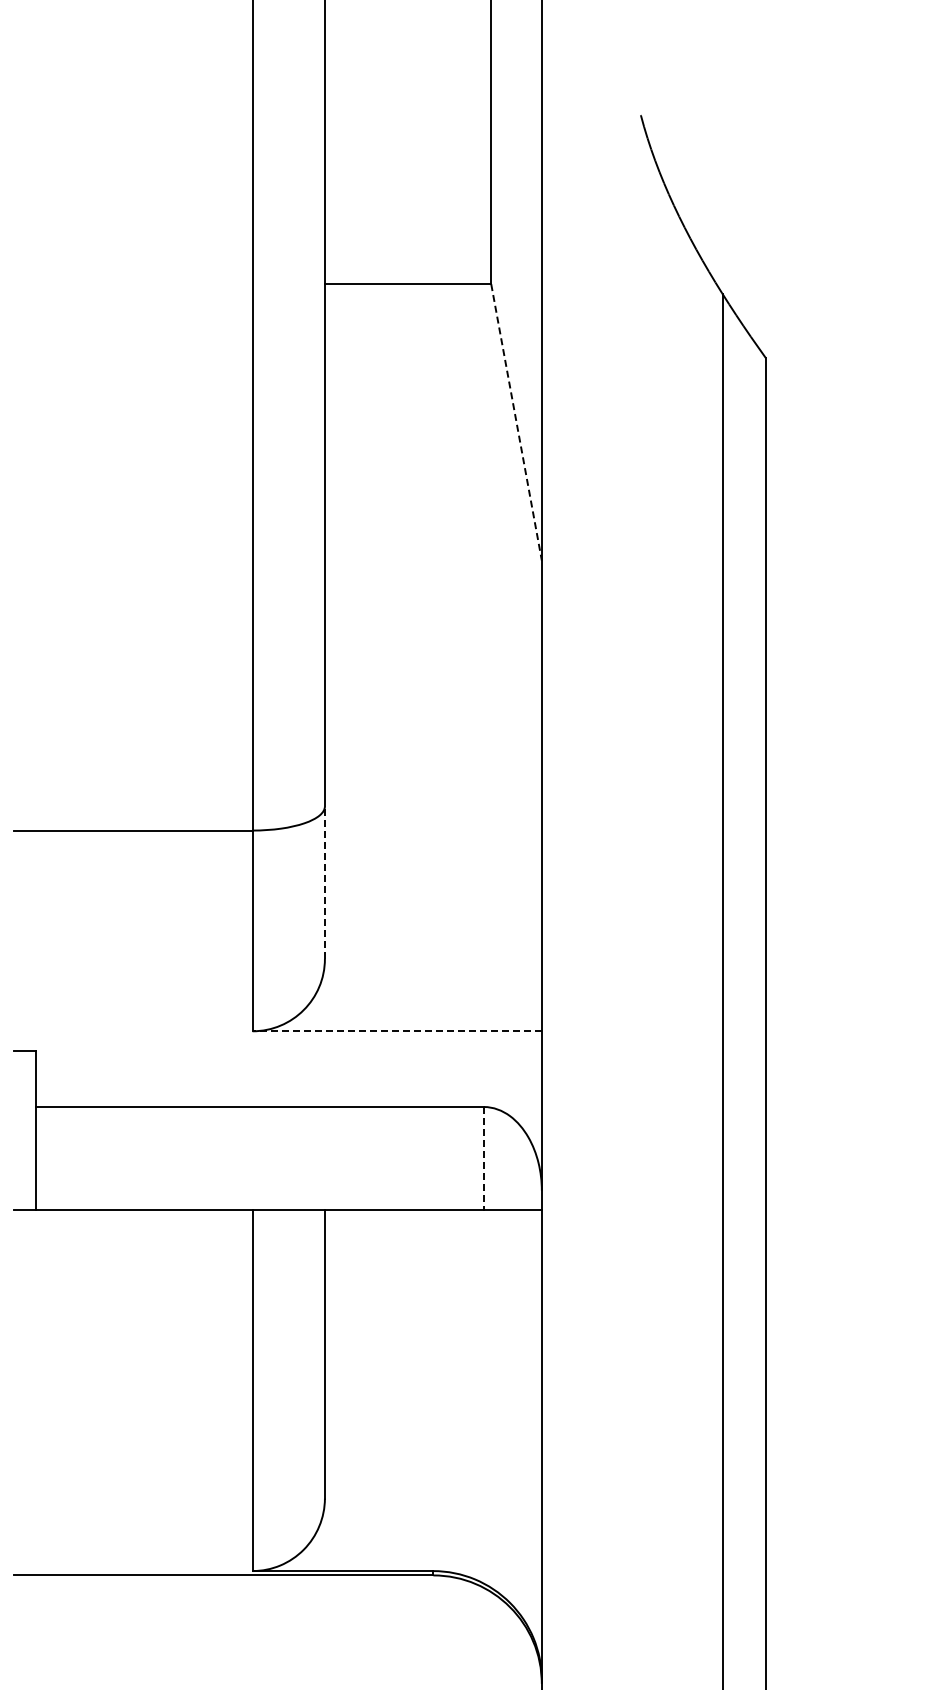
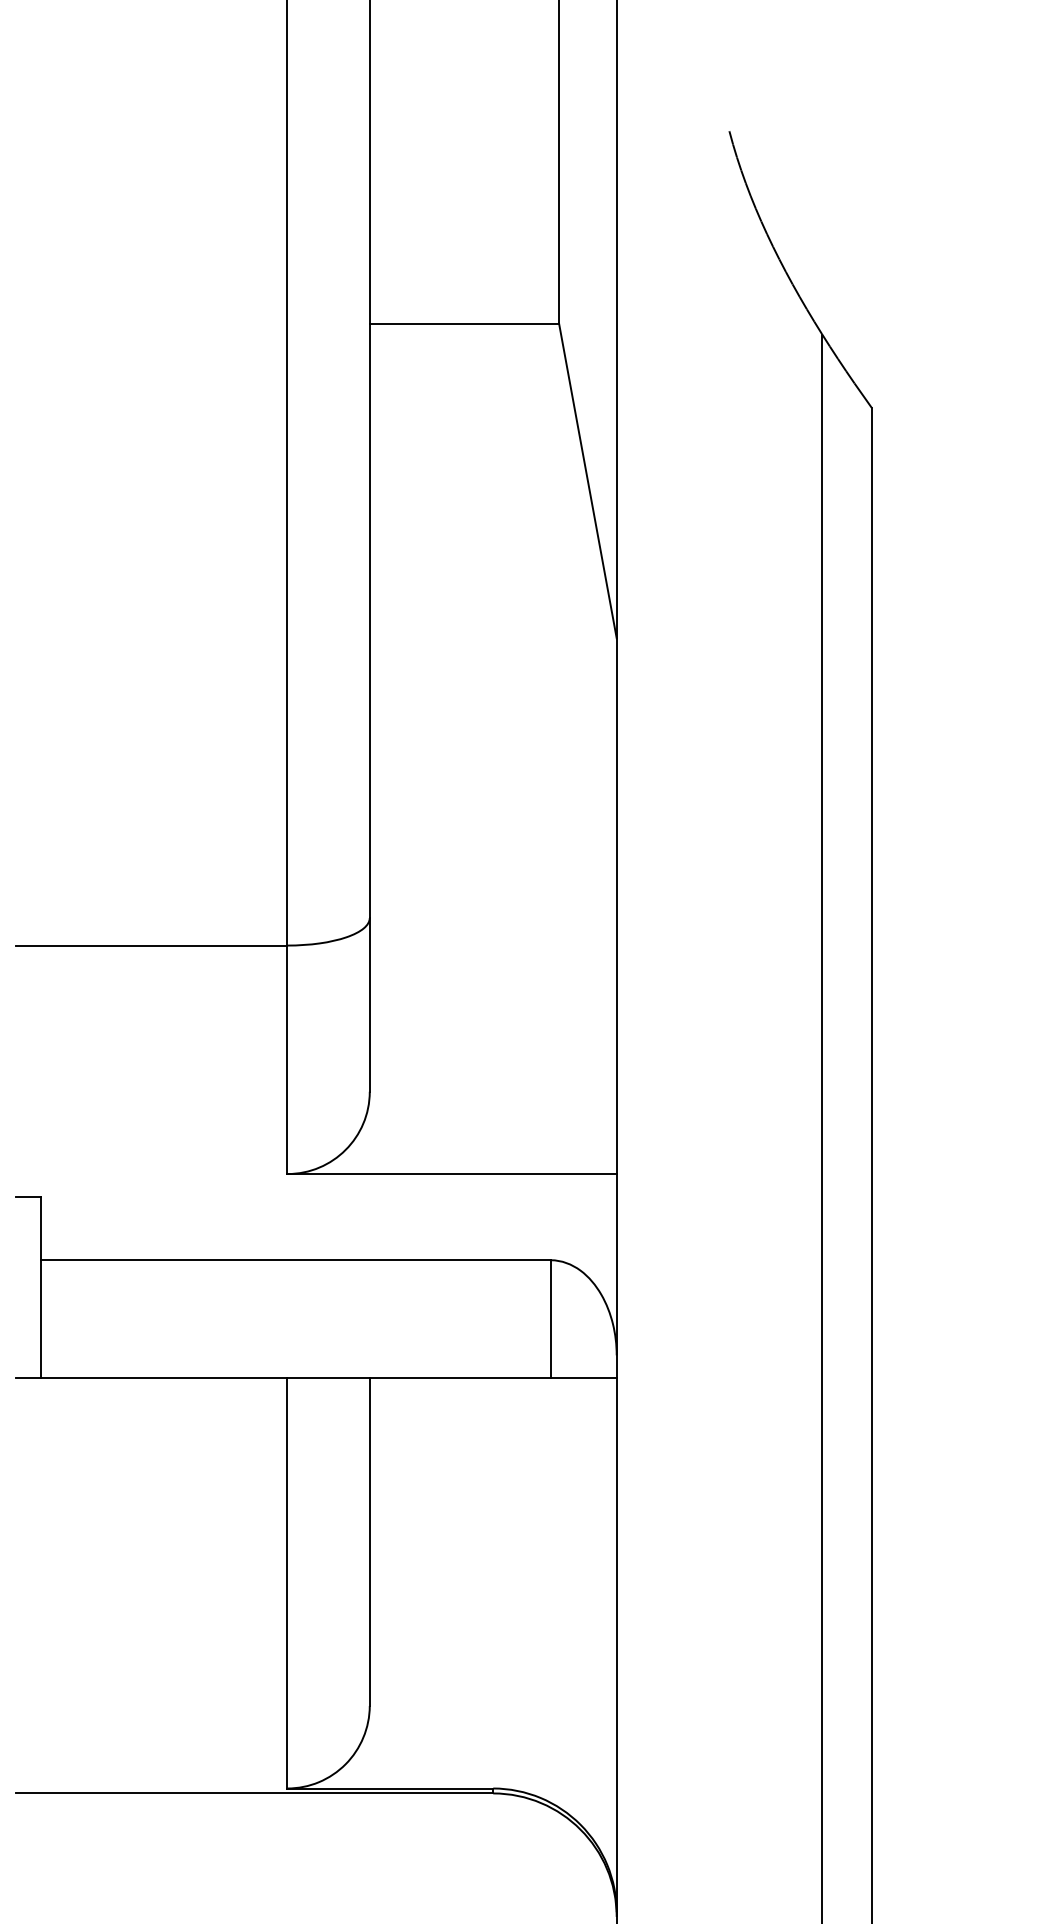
line: (516, 422) -> (587, 481), dashed -> solid
line: (324, 882) -> (369, 1004), dashed -> solid
line: (397, 1031) -> (452, 1174), dashed -> solid
line: (484, 1158) -> (551, 1318), dashed -> solid

